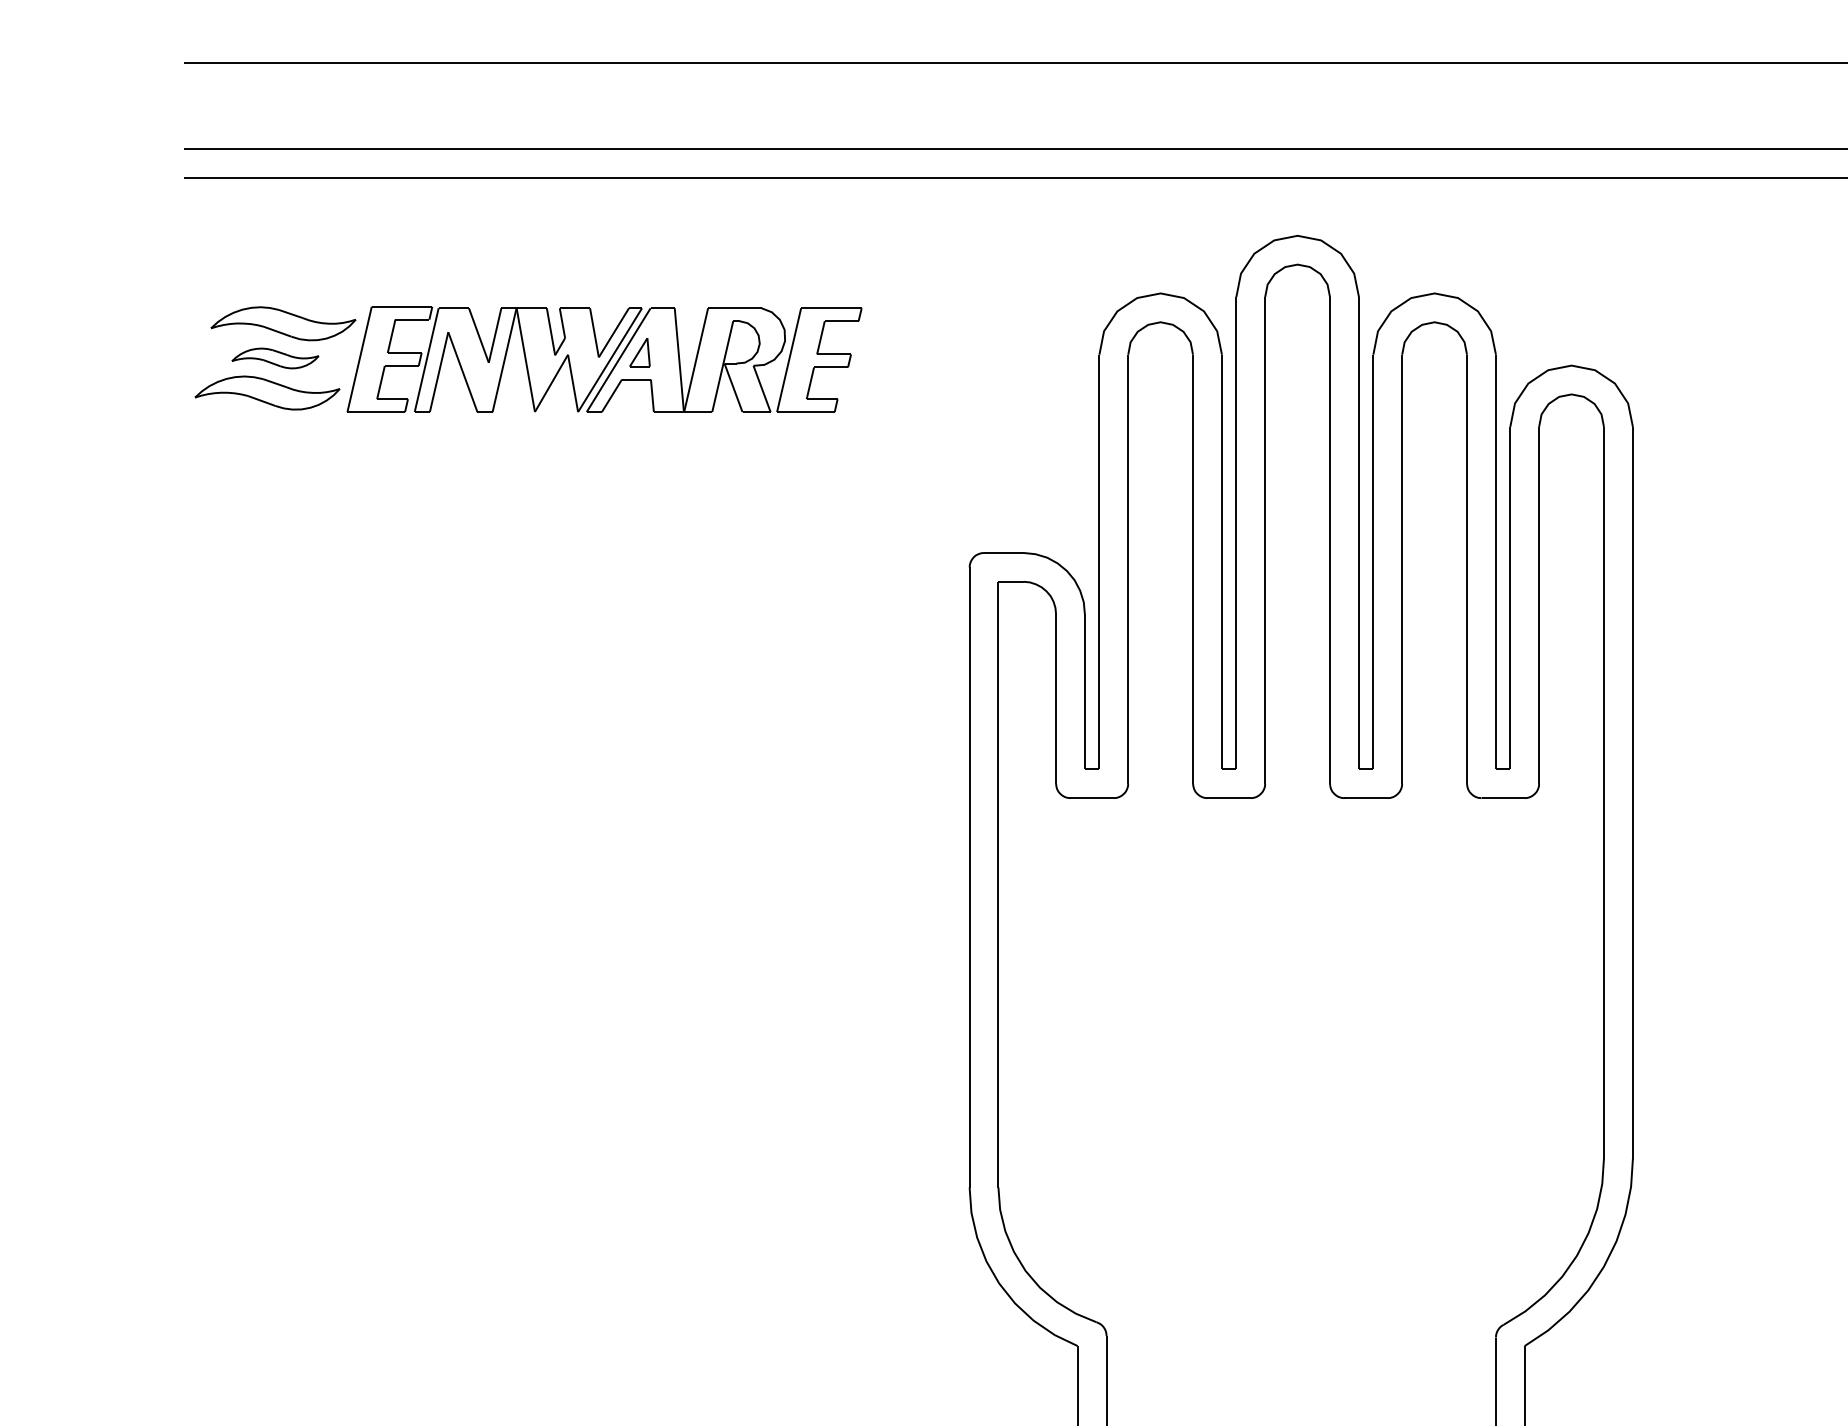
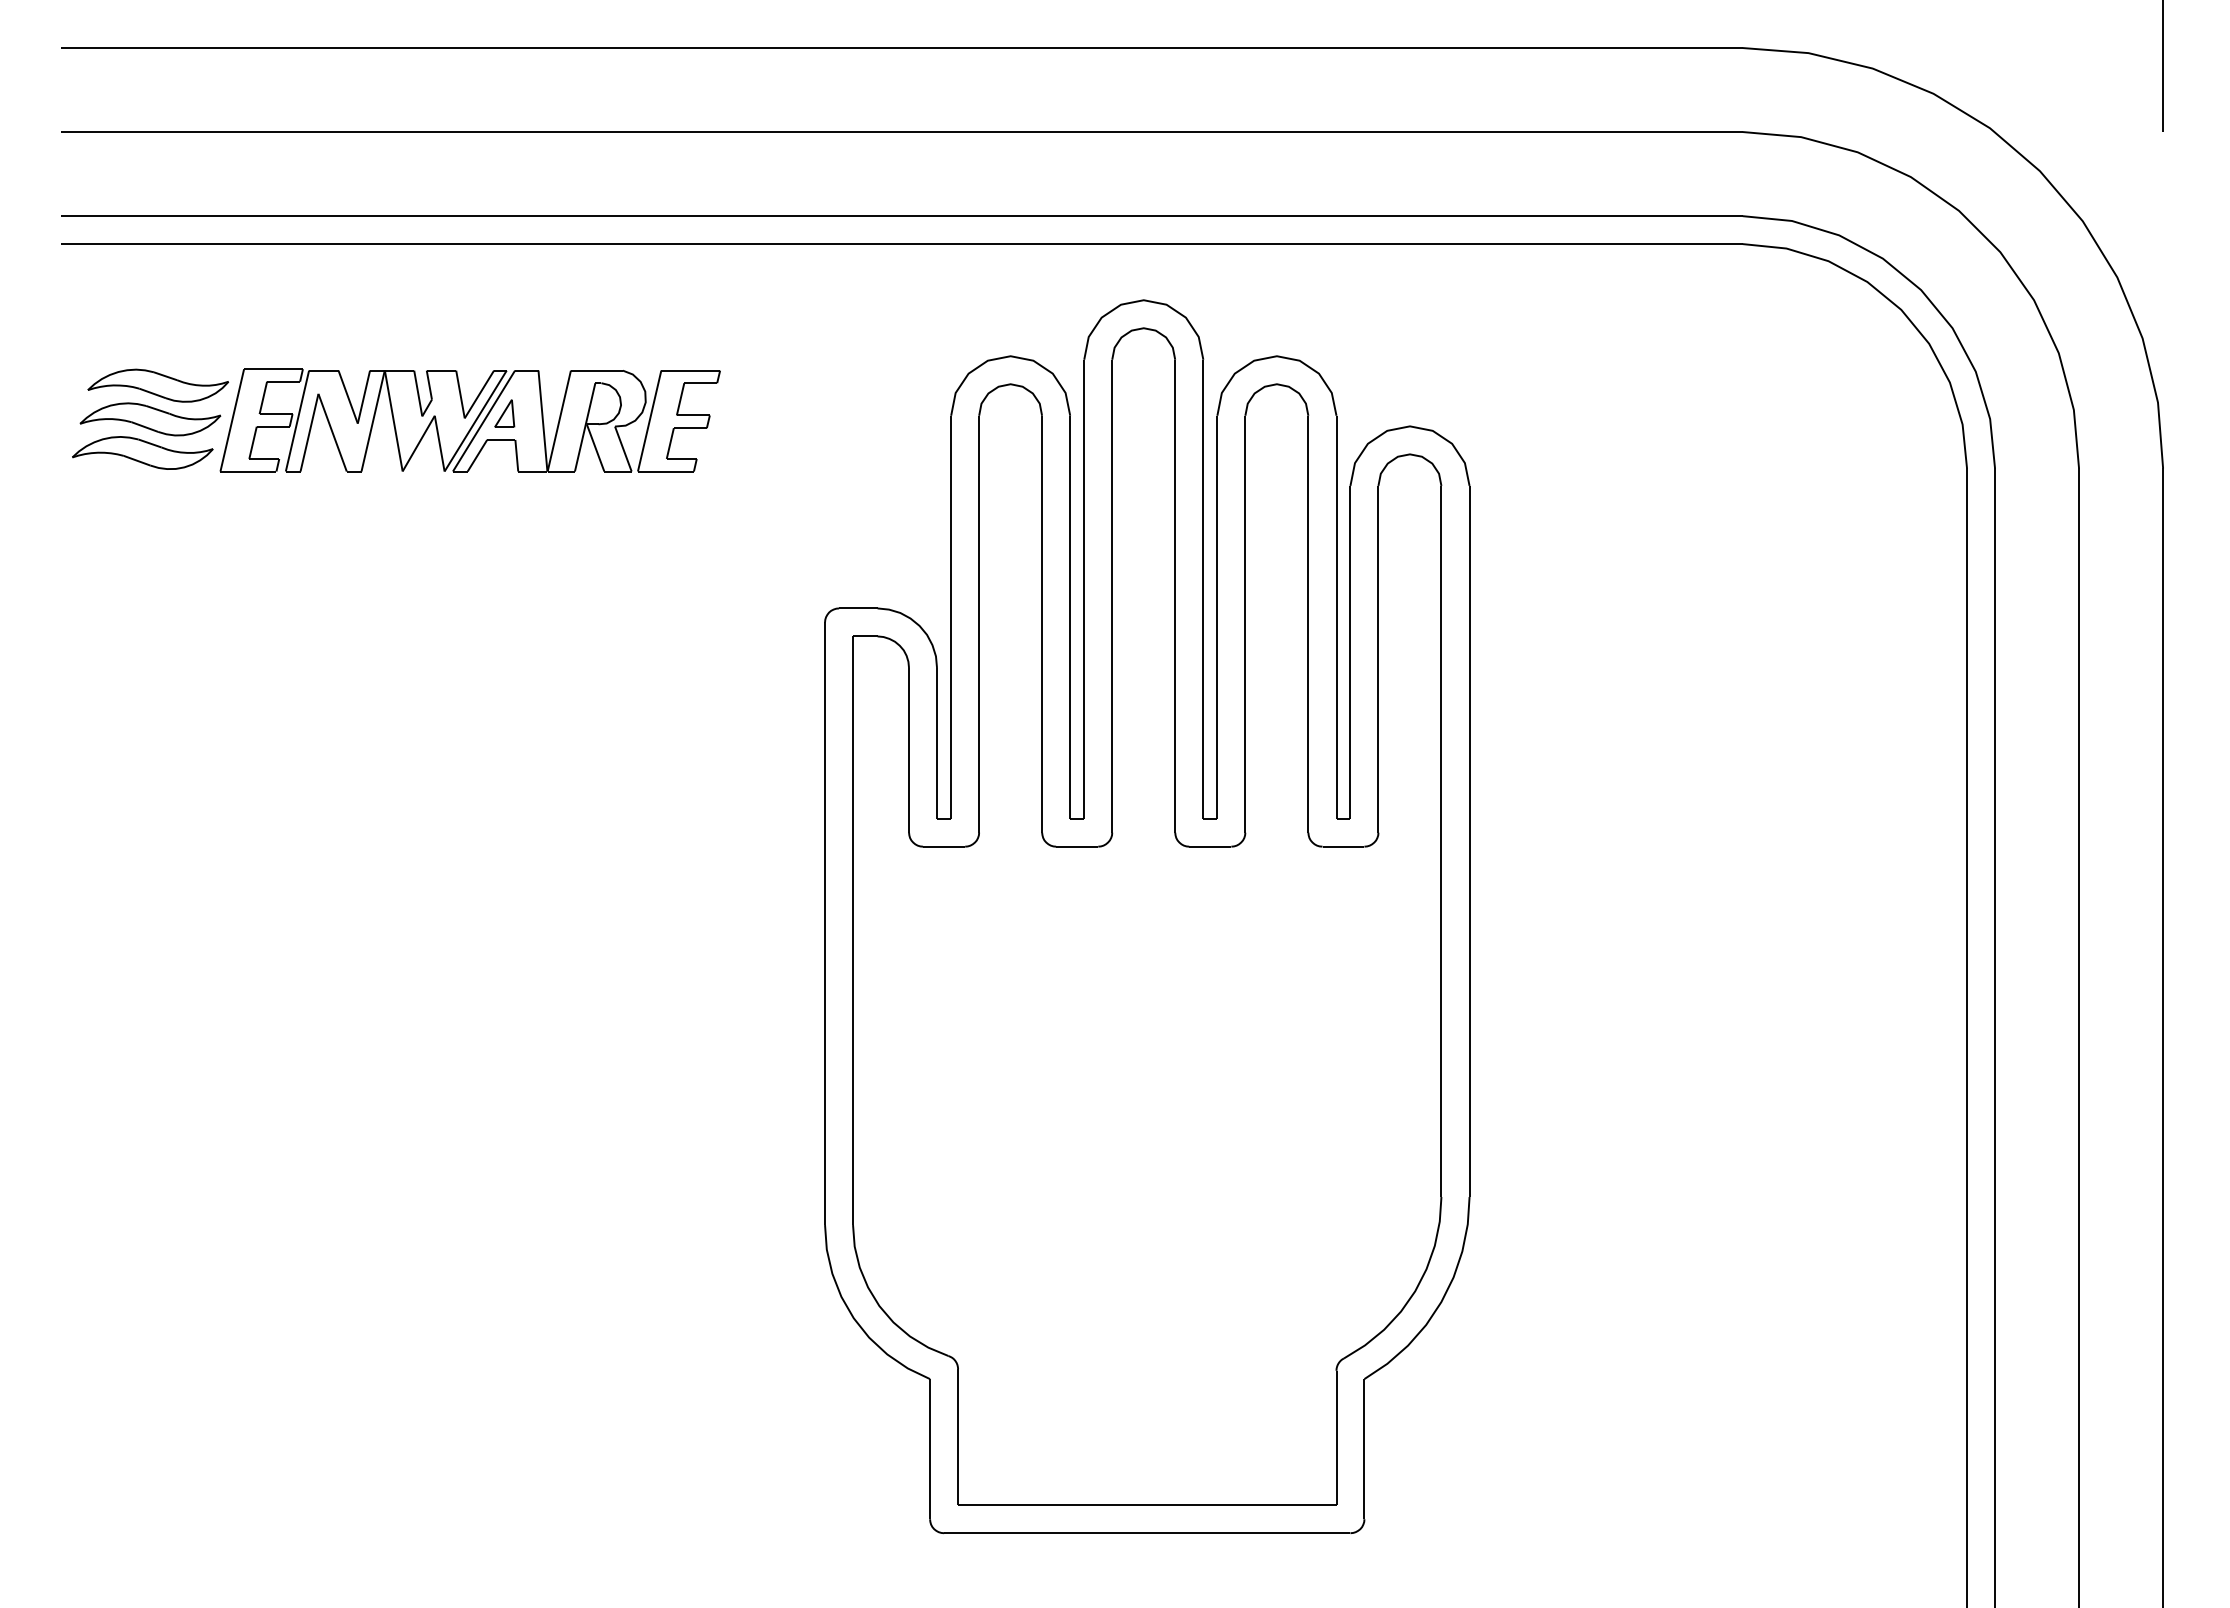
part: (275, 358) -> (150, 419), size x1.67

